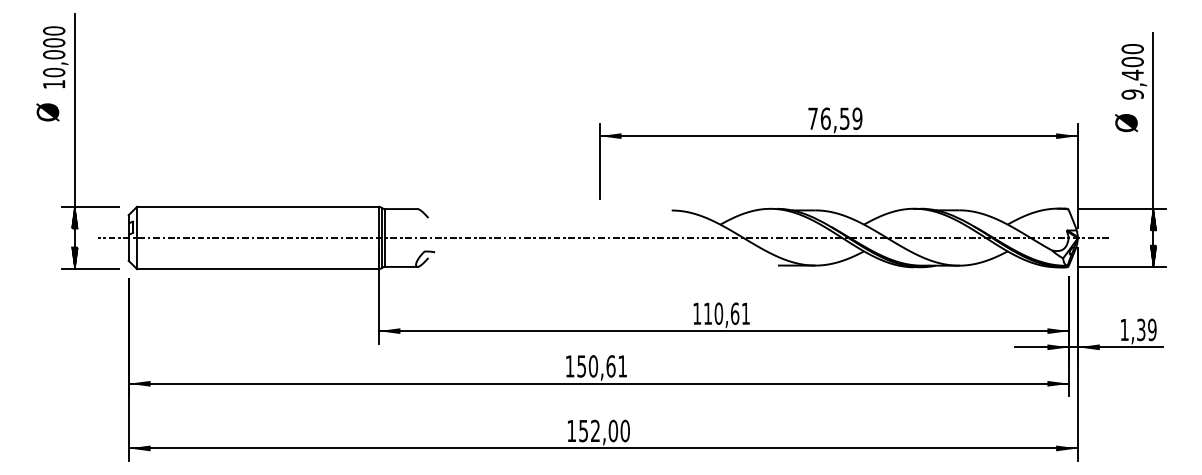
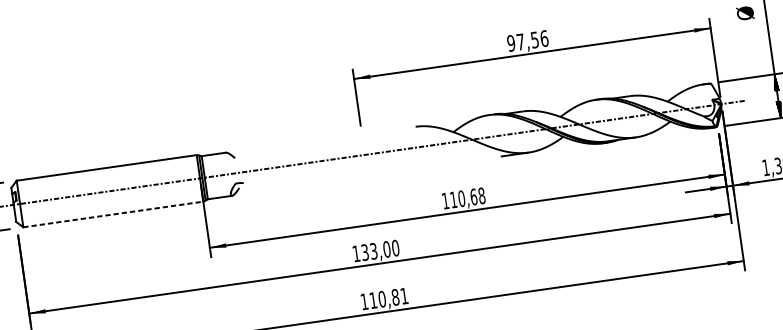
text: (835, 118) -> (527, 40), 76,59 -> 97,56
line: (257, 269) -> (113, 214), solid -> dashed
text: (745, 313) -> (481, 195), 110,61 -> 110,68
text: (602, 366) -> (380, 250), 150,61 -> 133,00
text: (604, 430) -> (388, 297), 152,00 -> 110,81

